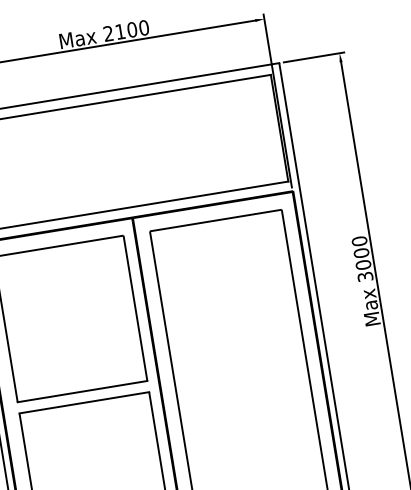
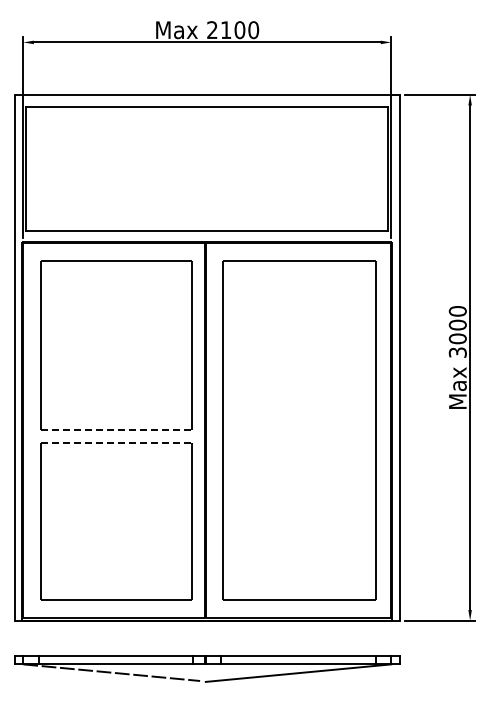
line: (83, 391) -> (117, 430), solid -> dashed
line: (84, 402) -> (117, 442), solid -> dashed

